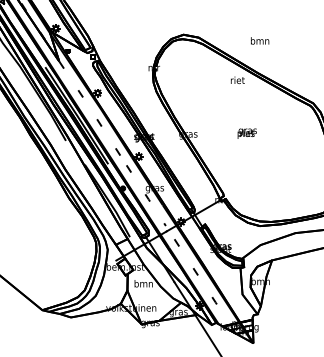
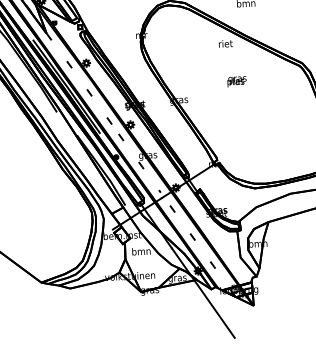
text: (246, 133) -> (236, 81), moved

